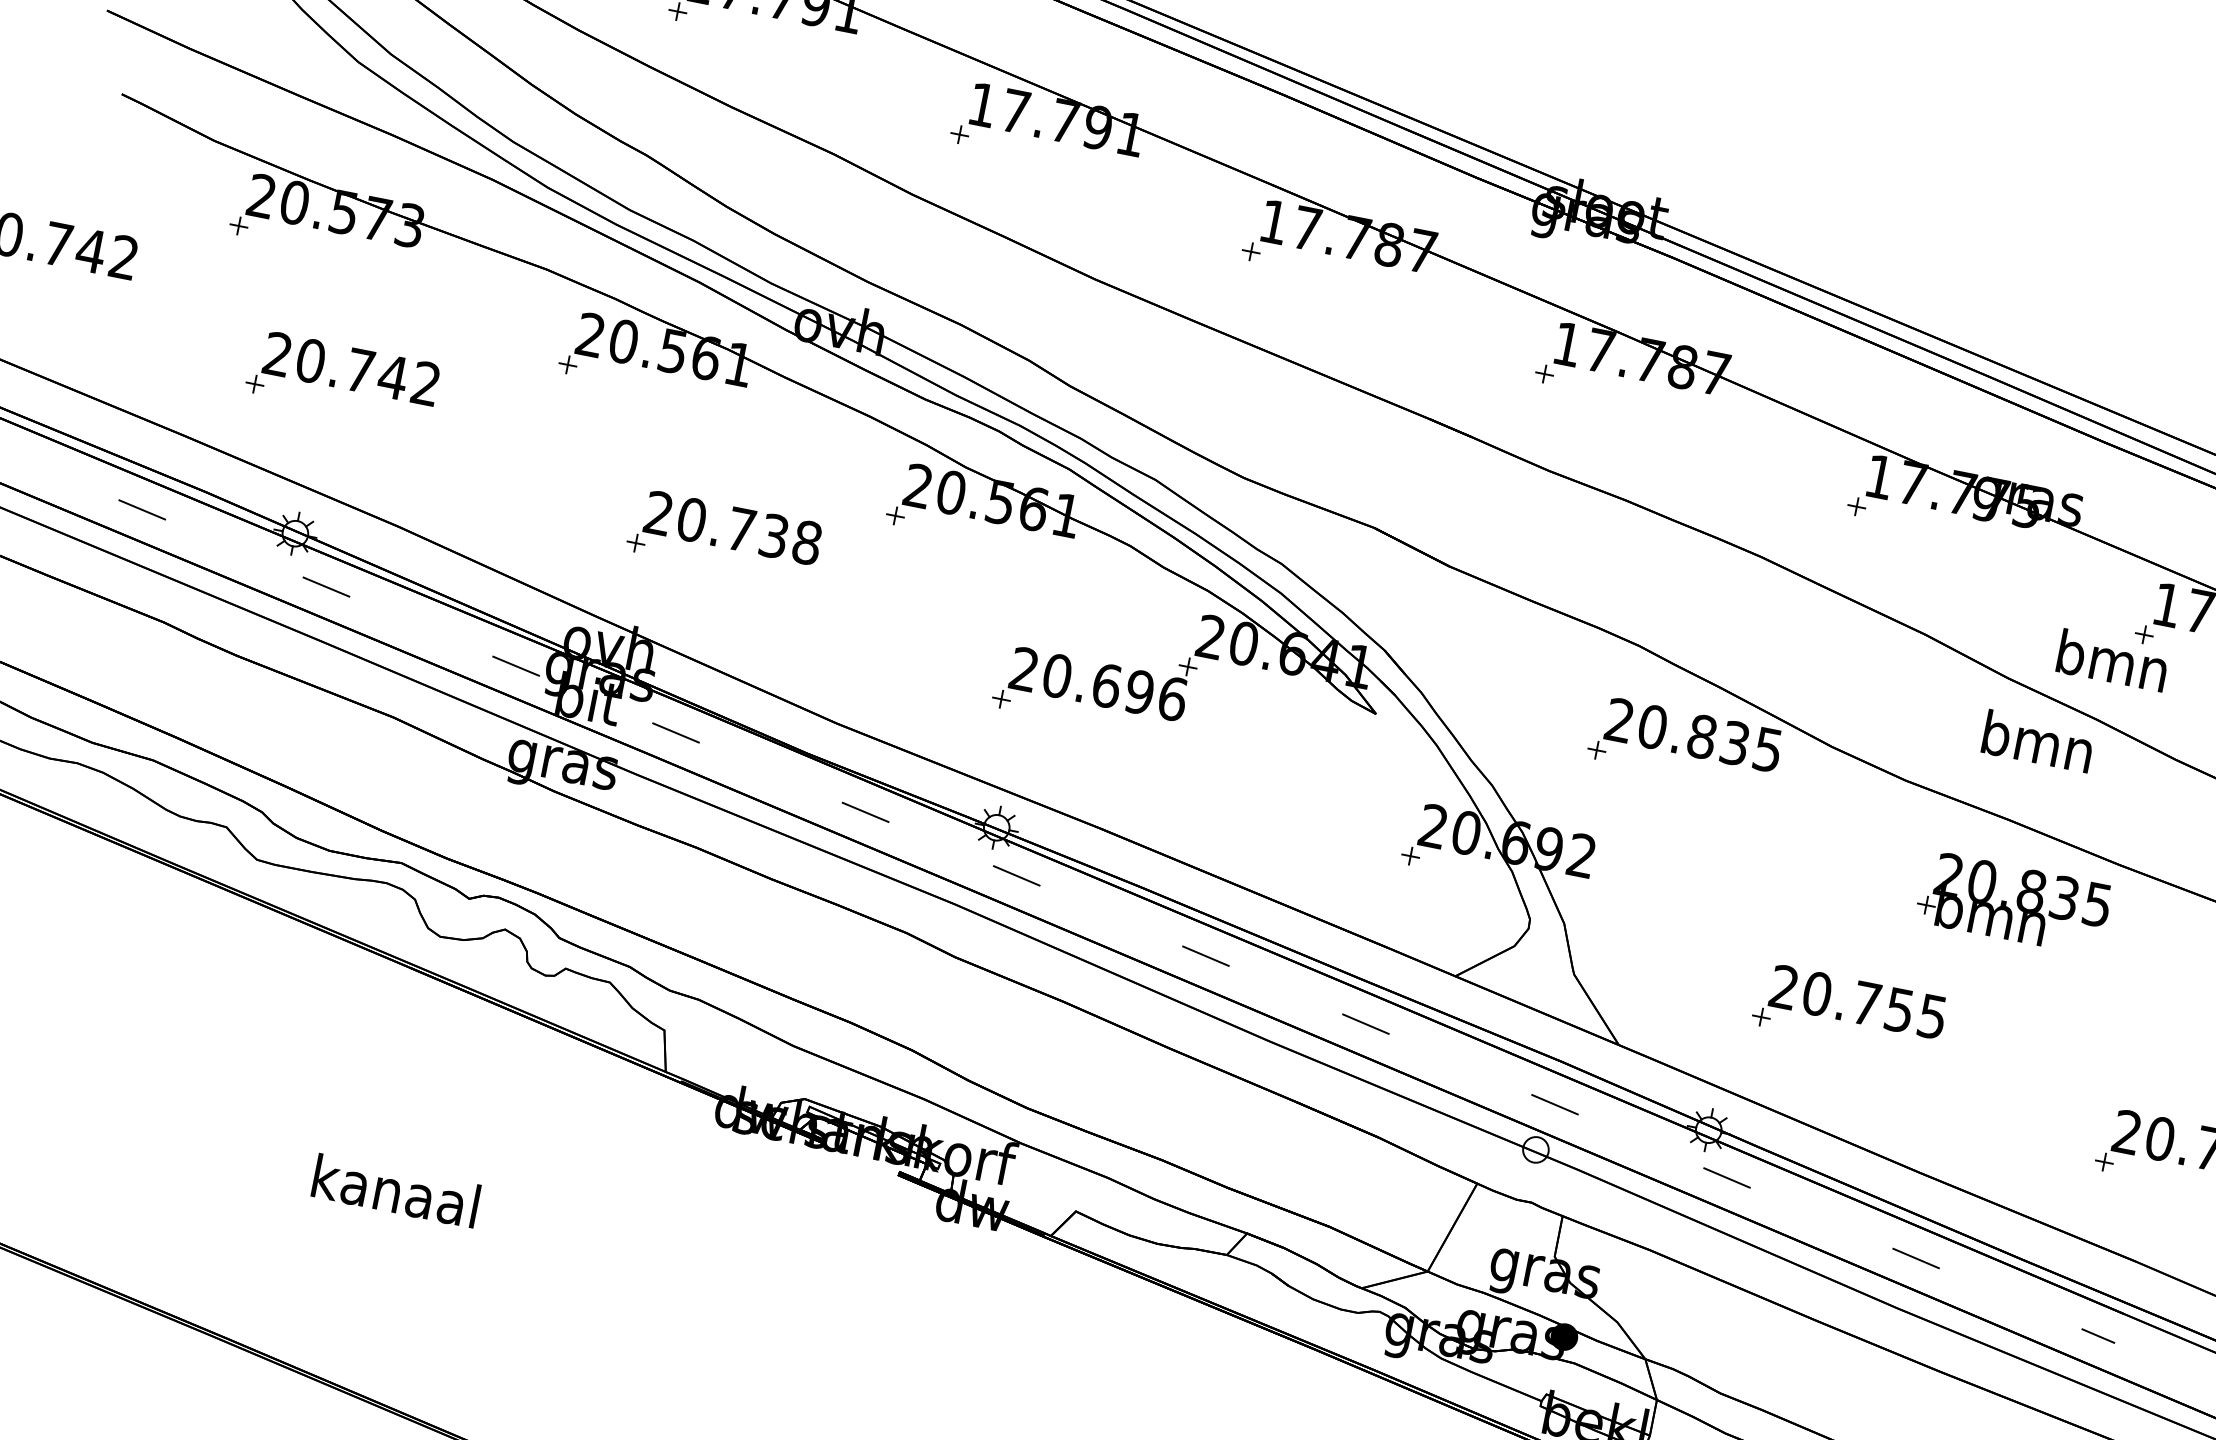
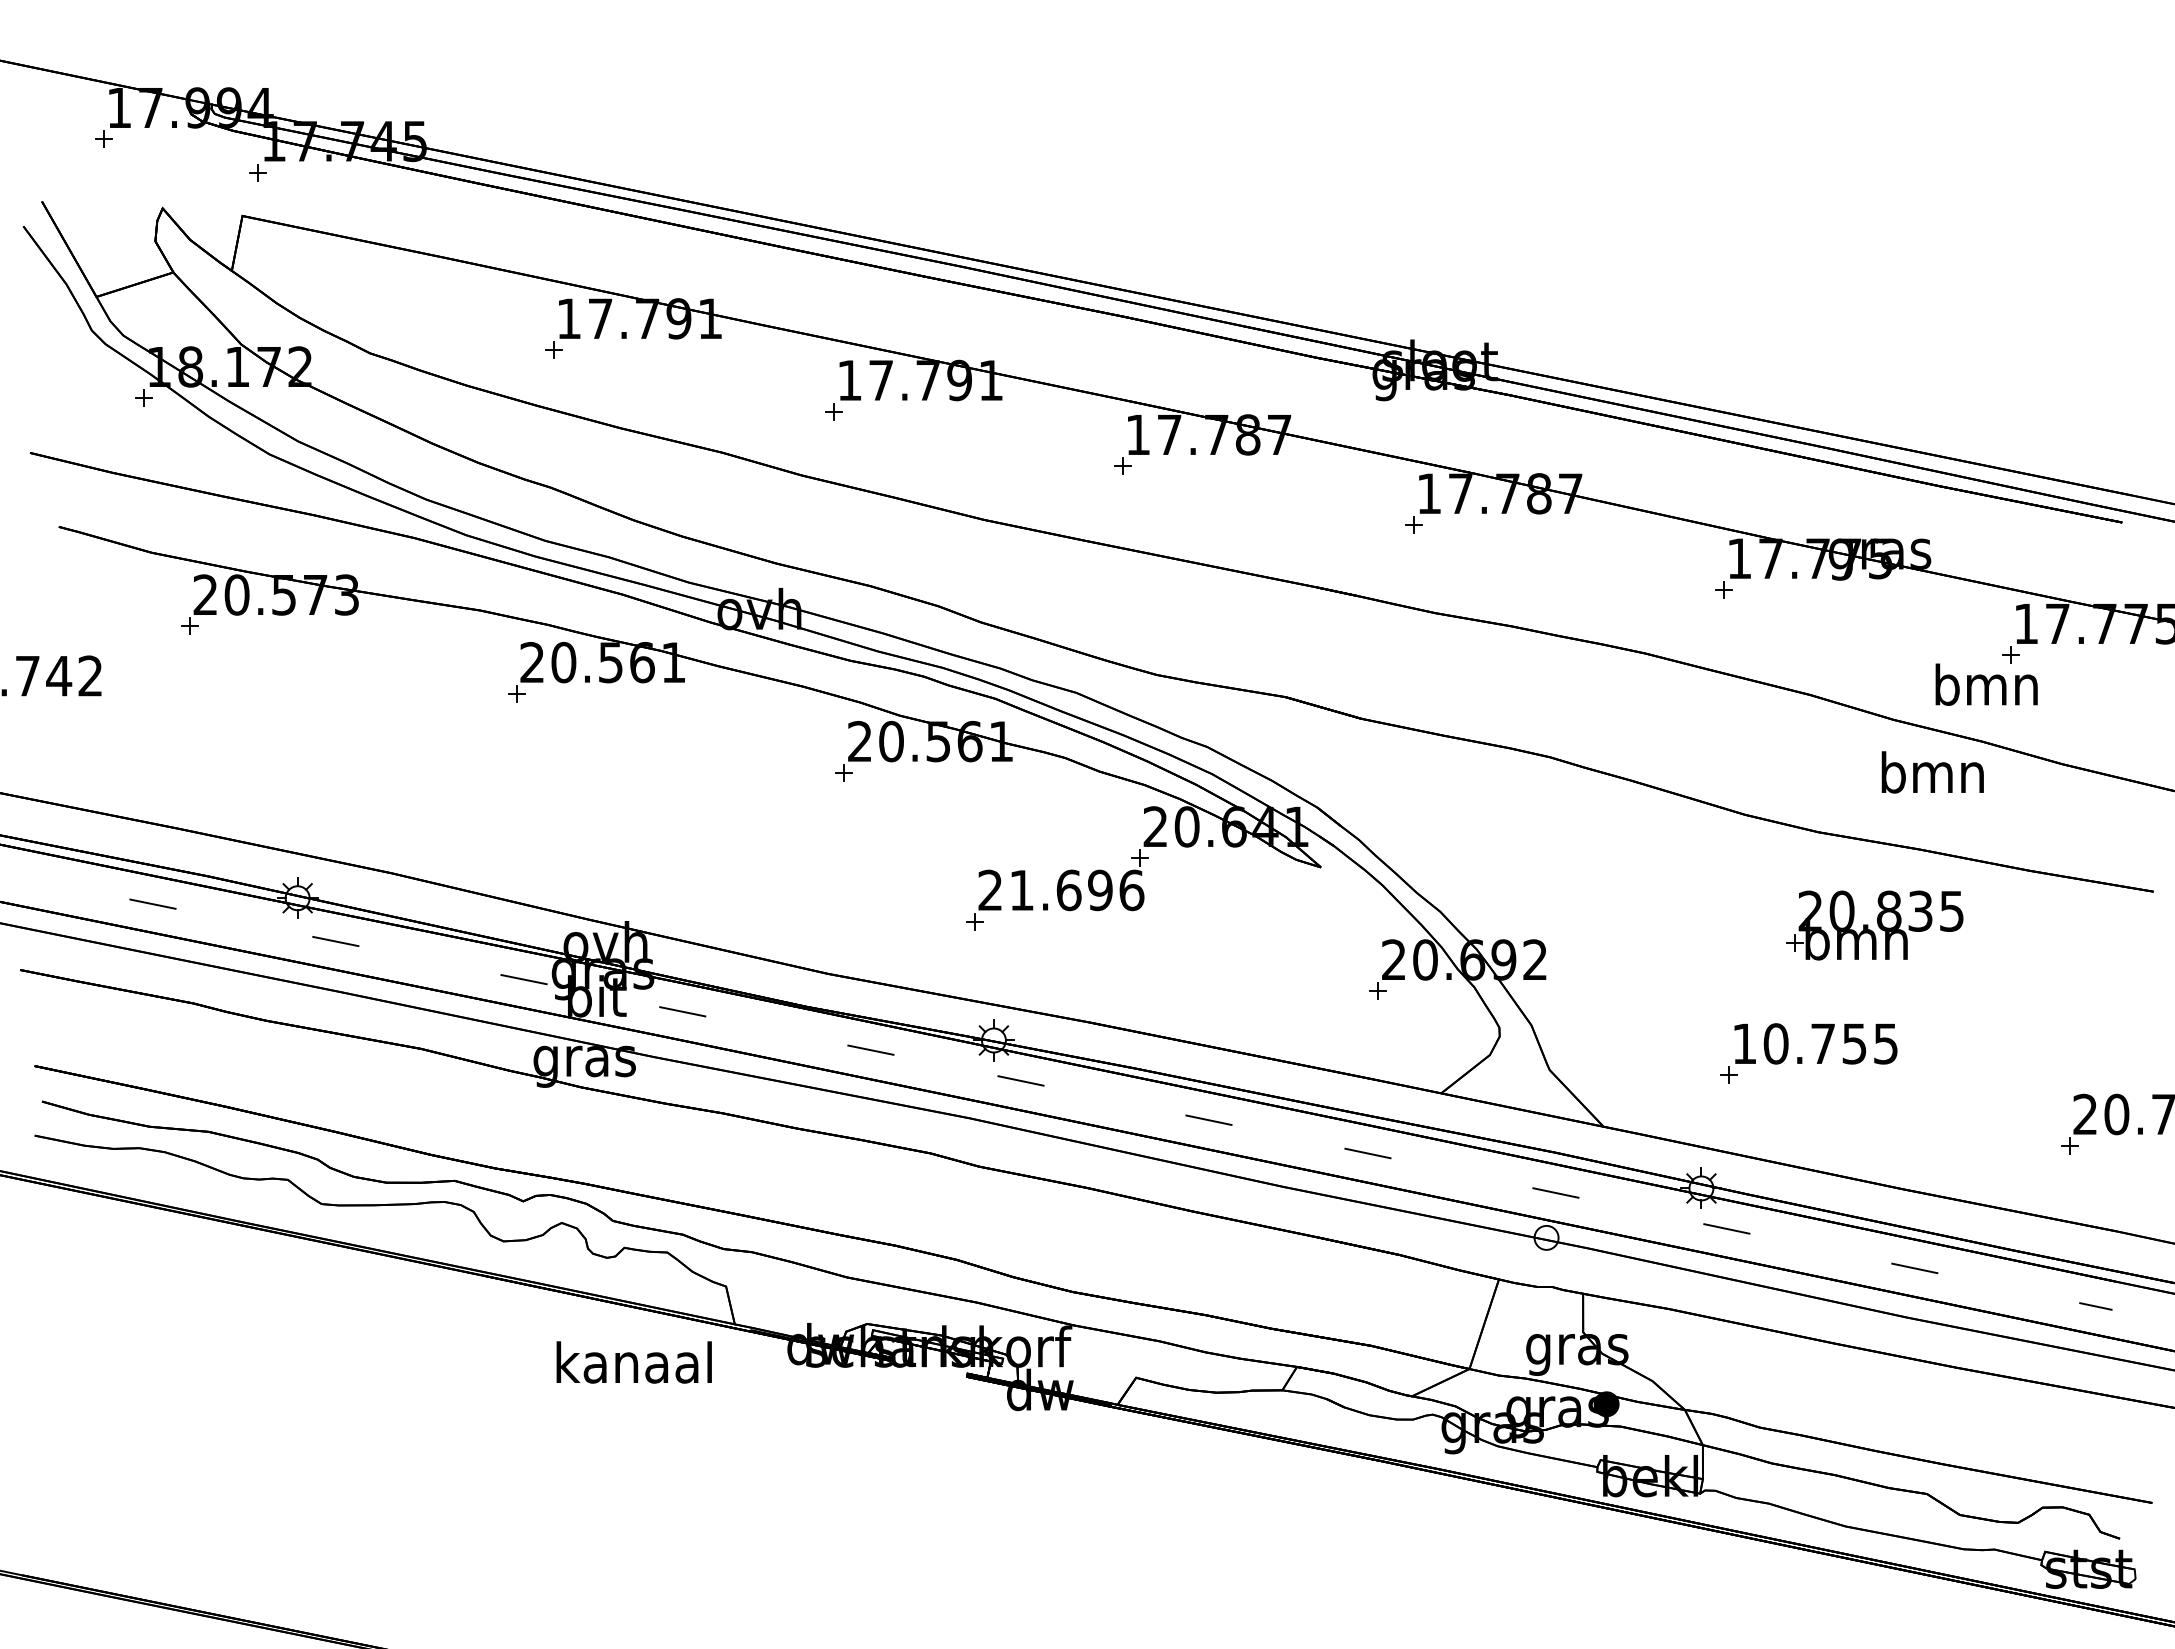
part: (335, 380) -> (306, 750), removed
part: (716, 539) -> (684, 827), removed
text: (1056, 676) -> (1021, 890), 20.696 -> 21.696
part: (1684, 743) -> (1609, 838), removed
part: (2013, 903) -> (1874, 925), moved
text: (1783, 986) -> (1743, 1043), 20.755 -> 10.755
text: (395, 1190) -> (633, 1362), moved

